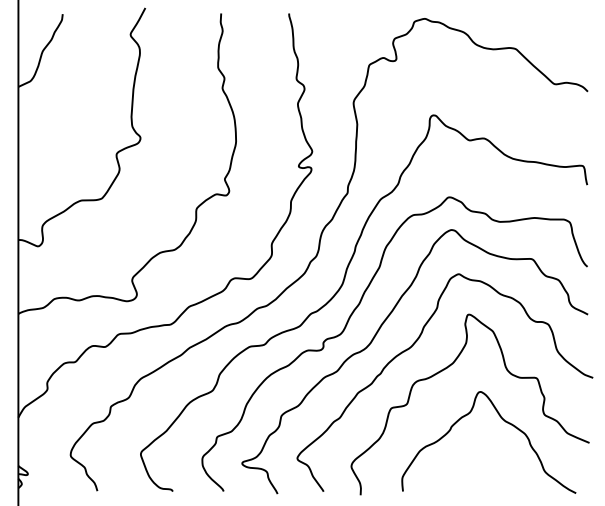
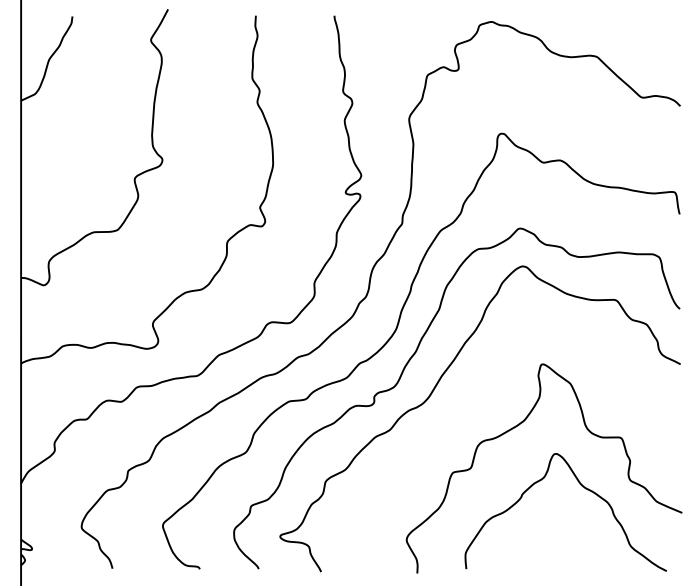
curve: (410, 348) -> (475, 403), removed

